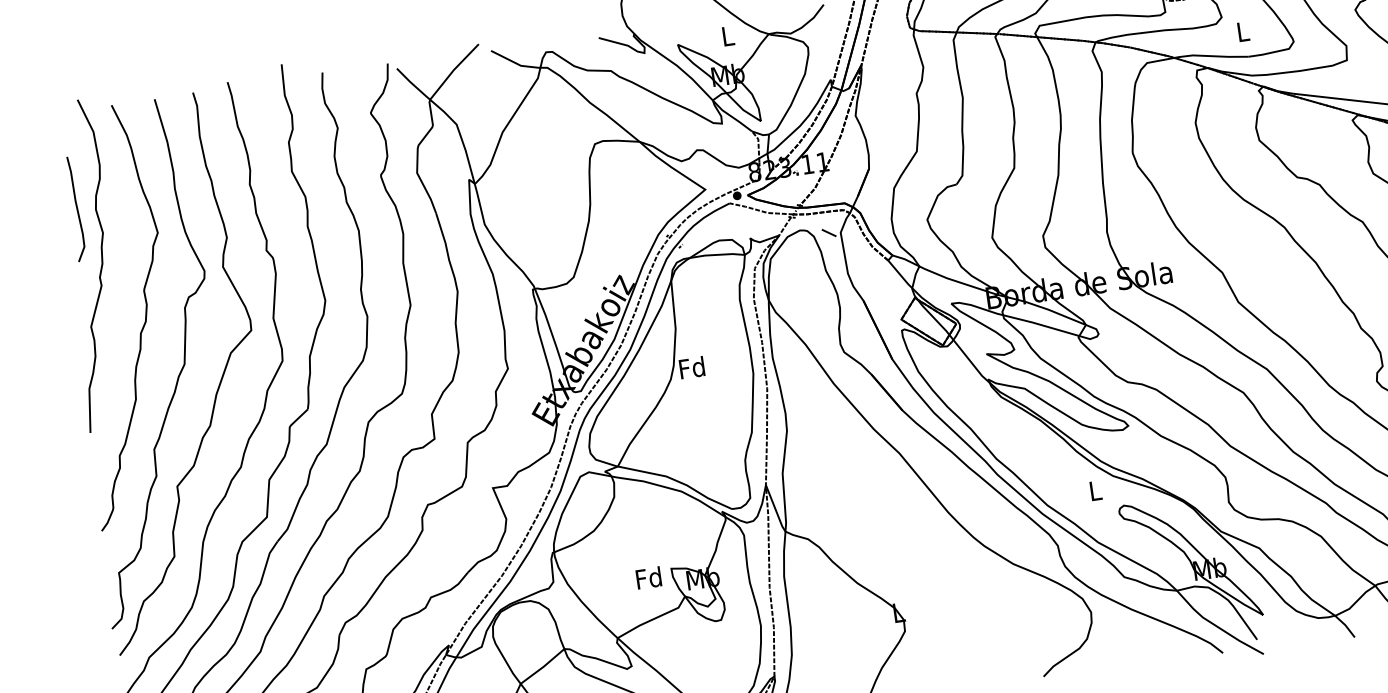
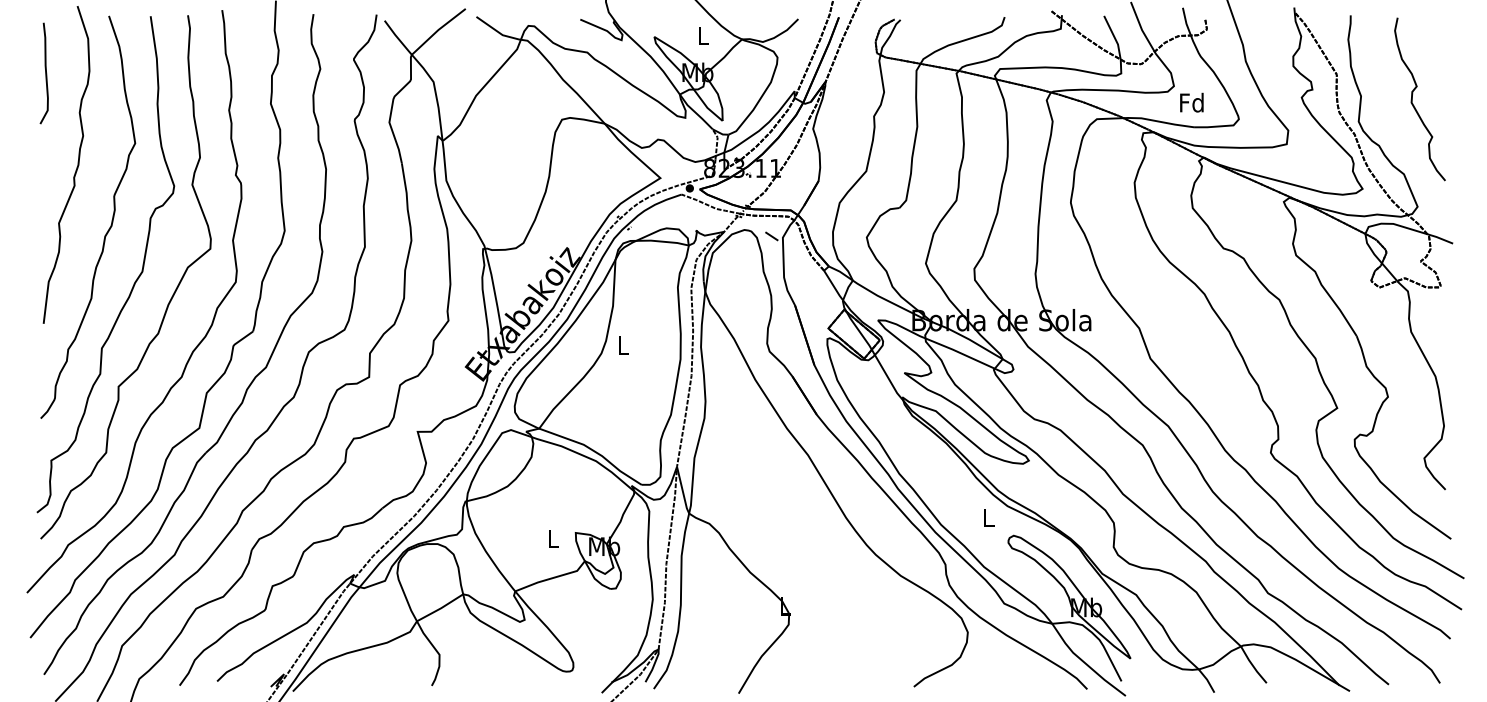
text: (1242, 31) -> (1191, 102), L -> Fd
curve: (76, 208) -> (45, 73), moved
text: (691, 368) -> (622, 345), Fd -> L
text: (648, 577) -> (552, 538), Fd -> L

